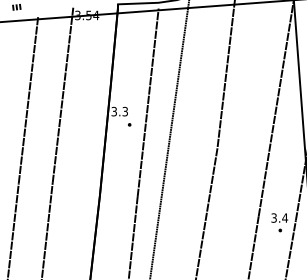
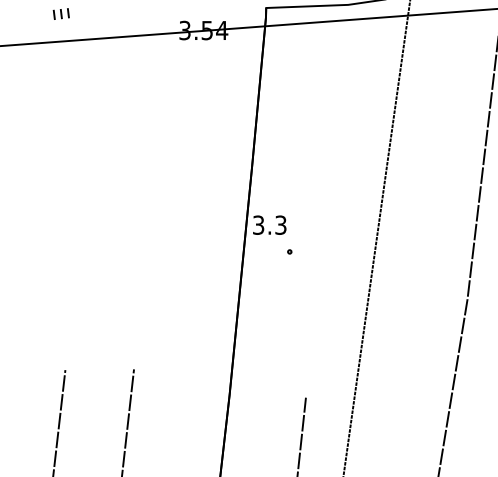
line: (62, 94) -> (153, 190), removed
line: (28, 99) -> (85, 200), removed
line: (147, 102) -> (325, 206), removed

